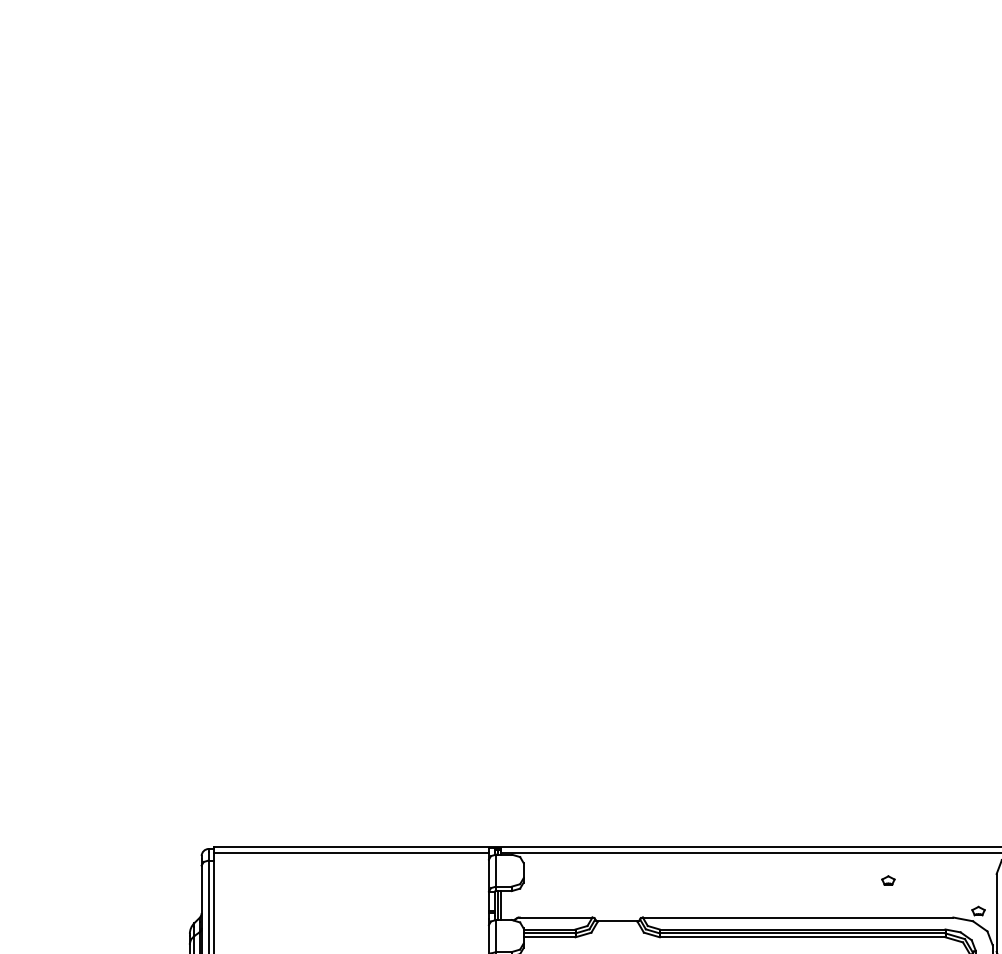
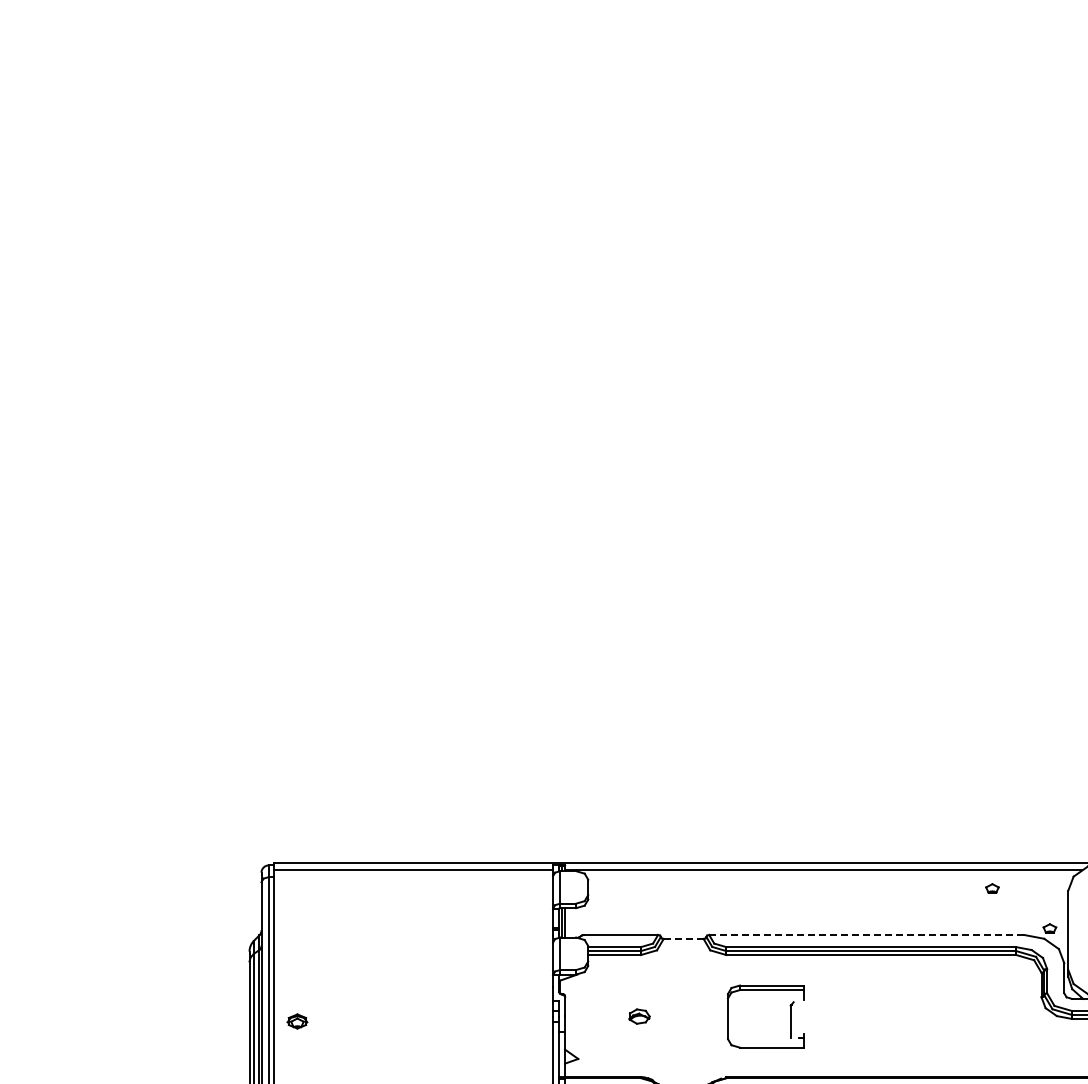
part: (888, 880) -> (992, 888), moved
line: (797, 918) -> (866, 935), solid -> dashed
line: (617, 920) -> (683, 938), solid -> dashed

